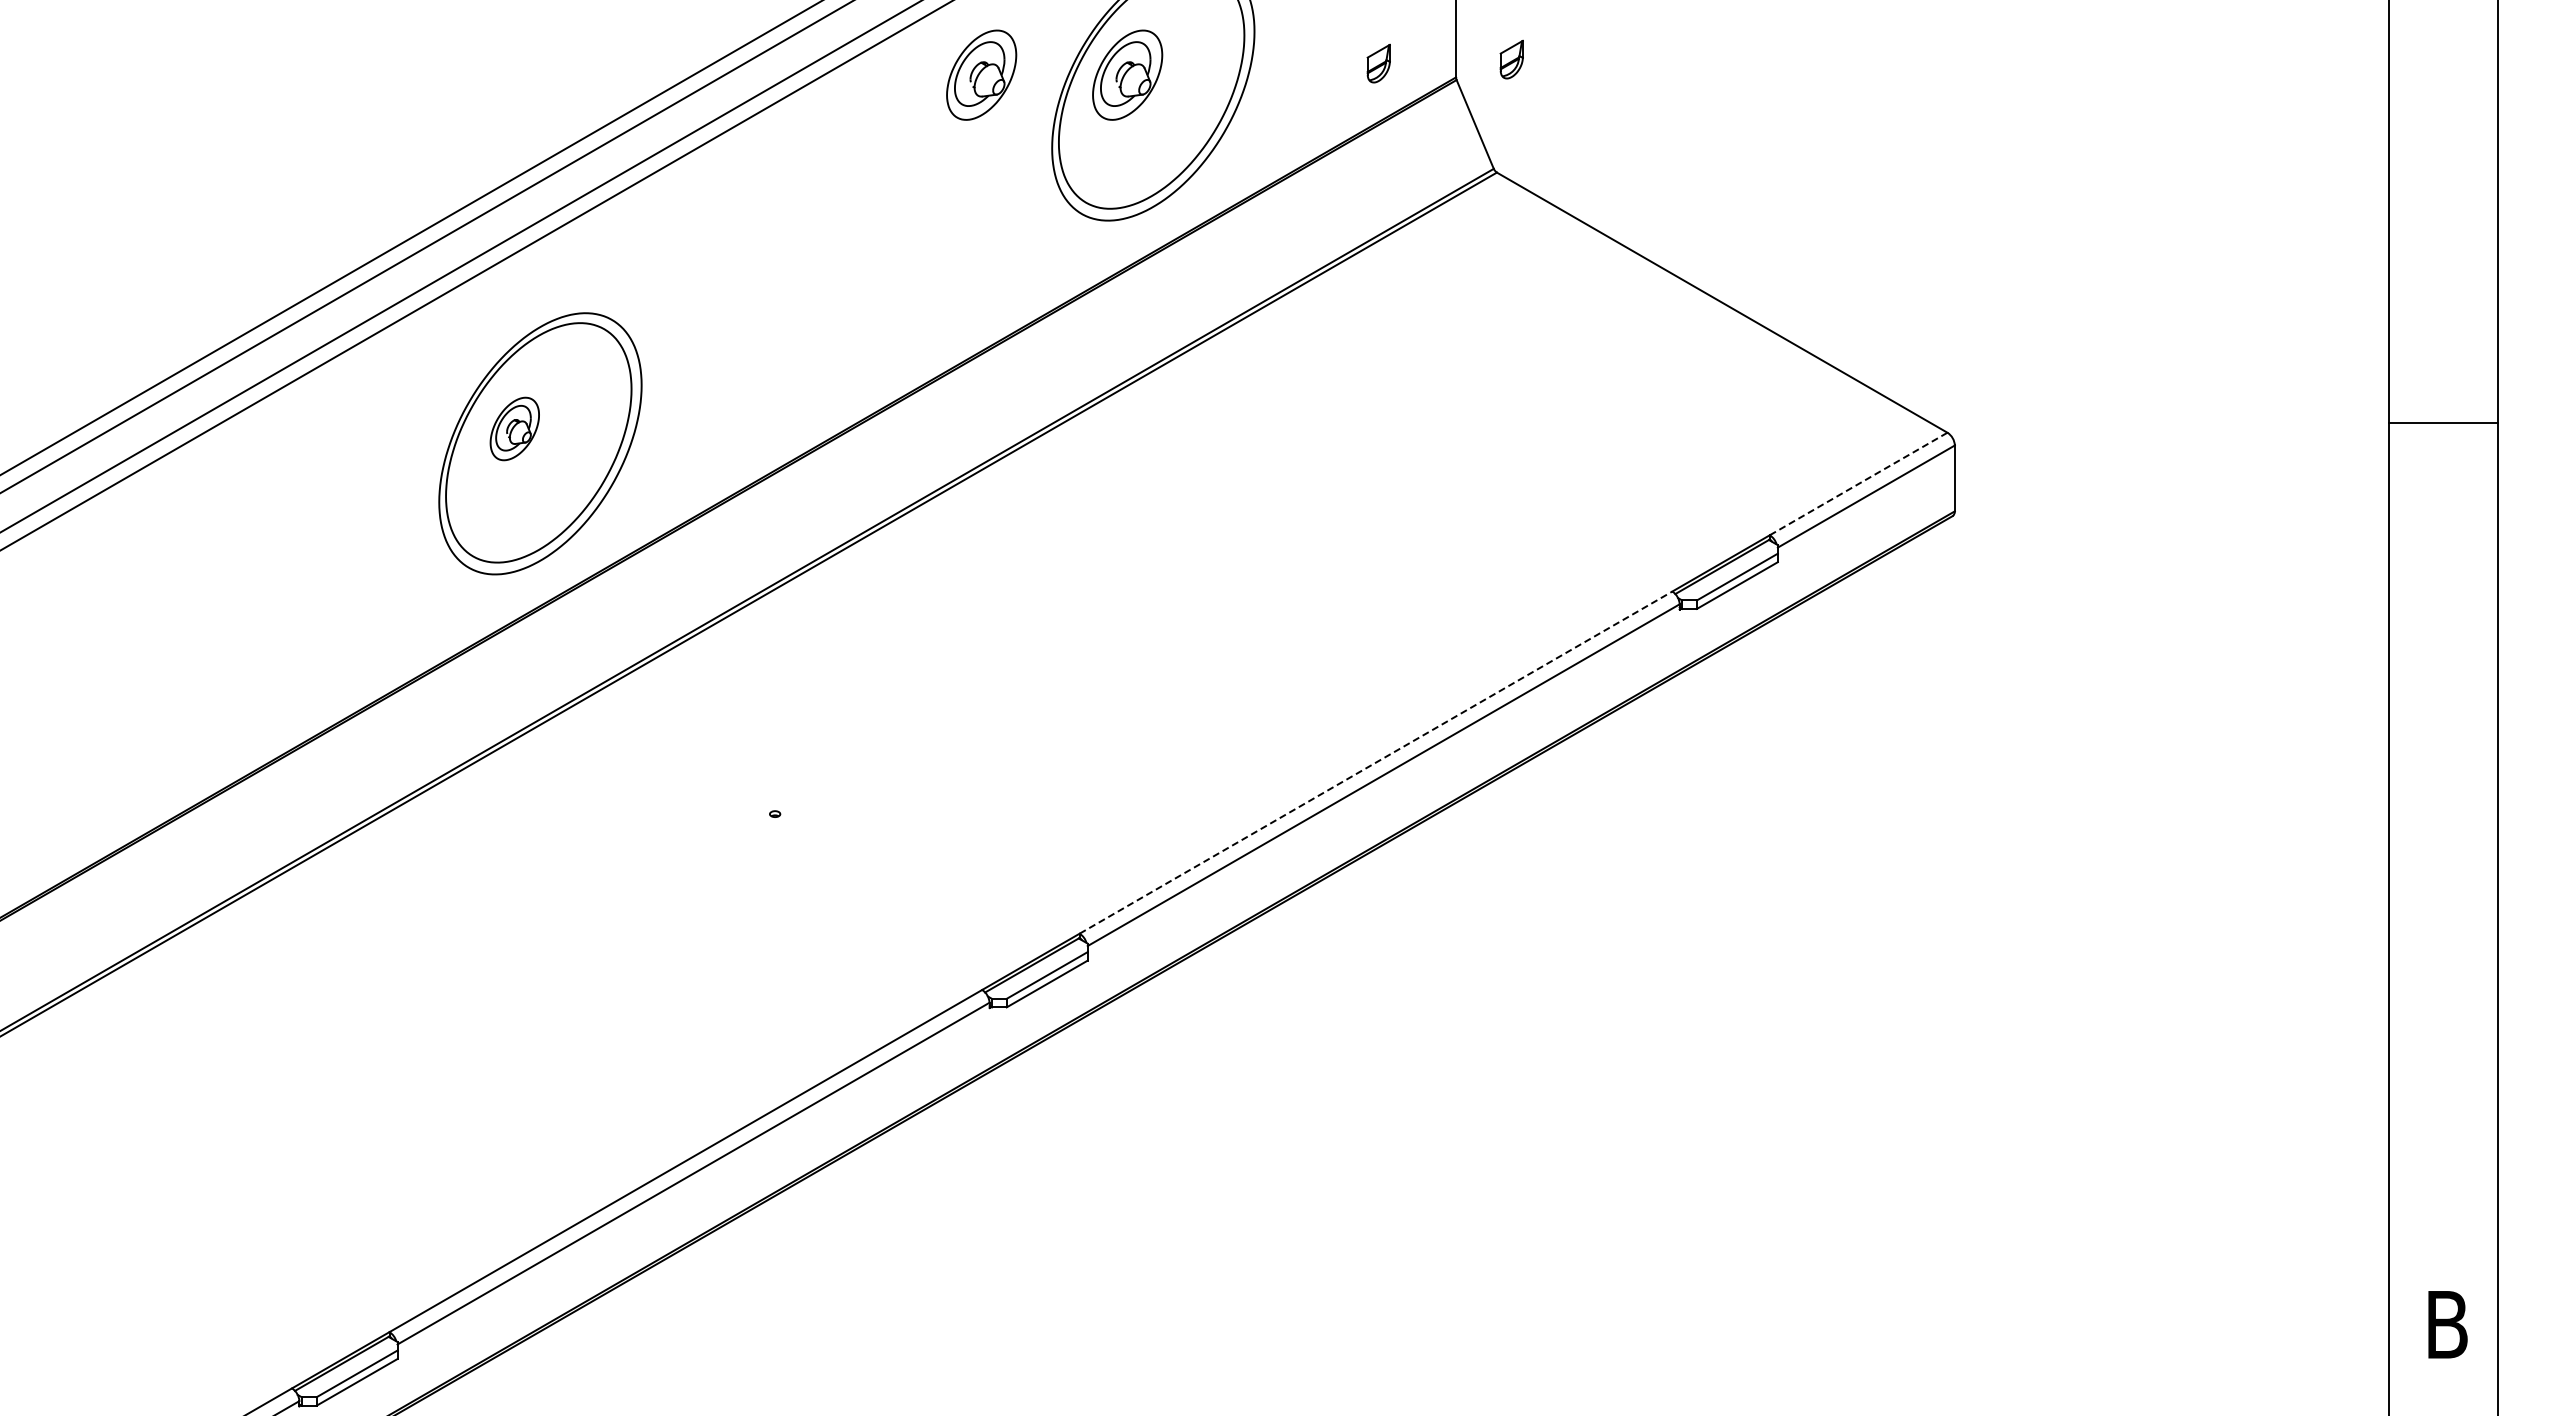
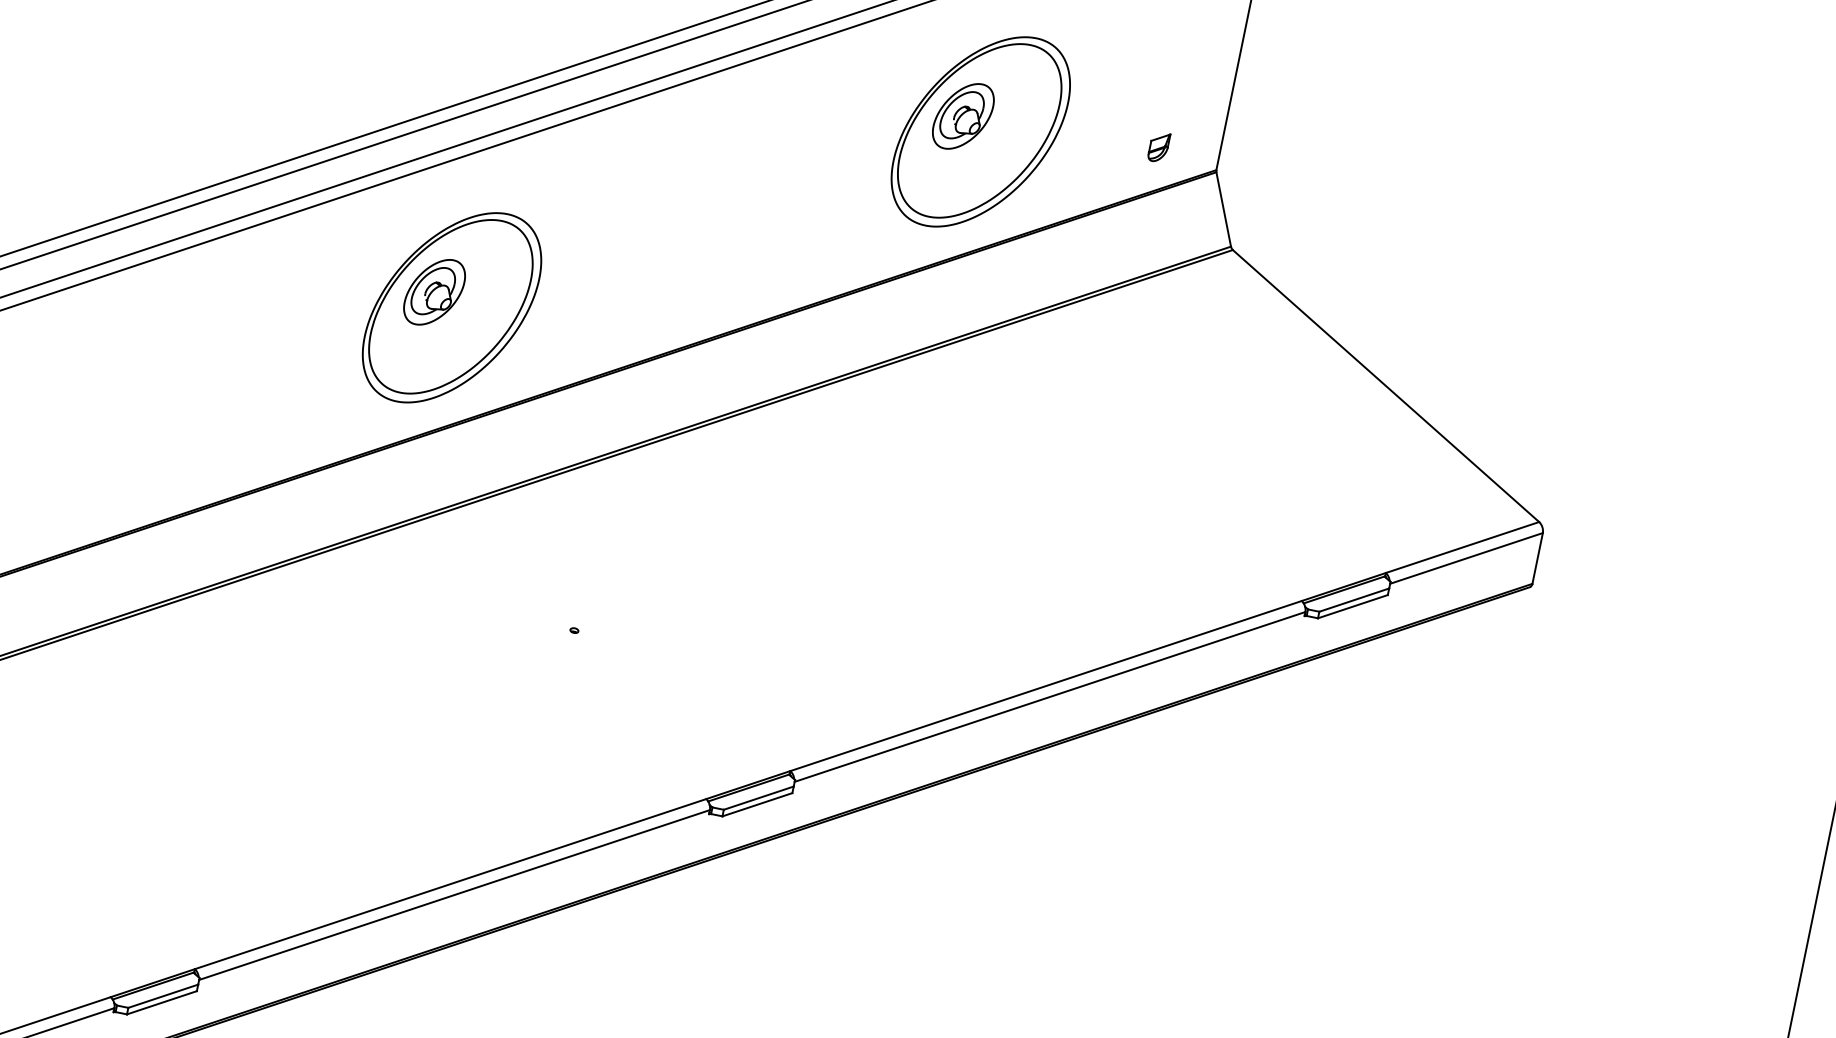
part: (1511, 59) -> (1261, 165), removed
part: (981, 74) -> (850, 92), removed
part: (514, 428) -> (434, 291), size x1.43
line: (1858, 483) -> (1462, 547), dashed -> solid
line: (1376, 762) -> (1046, 686), dashed -> solid

